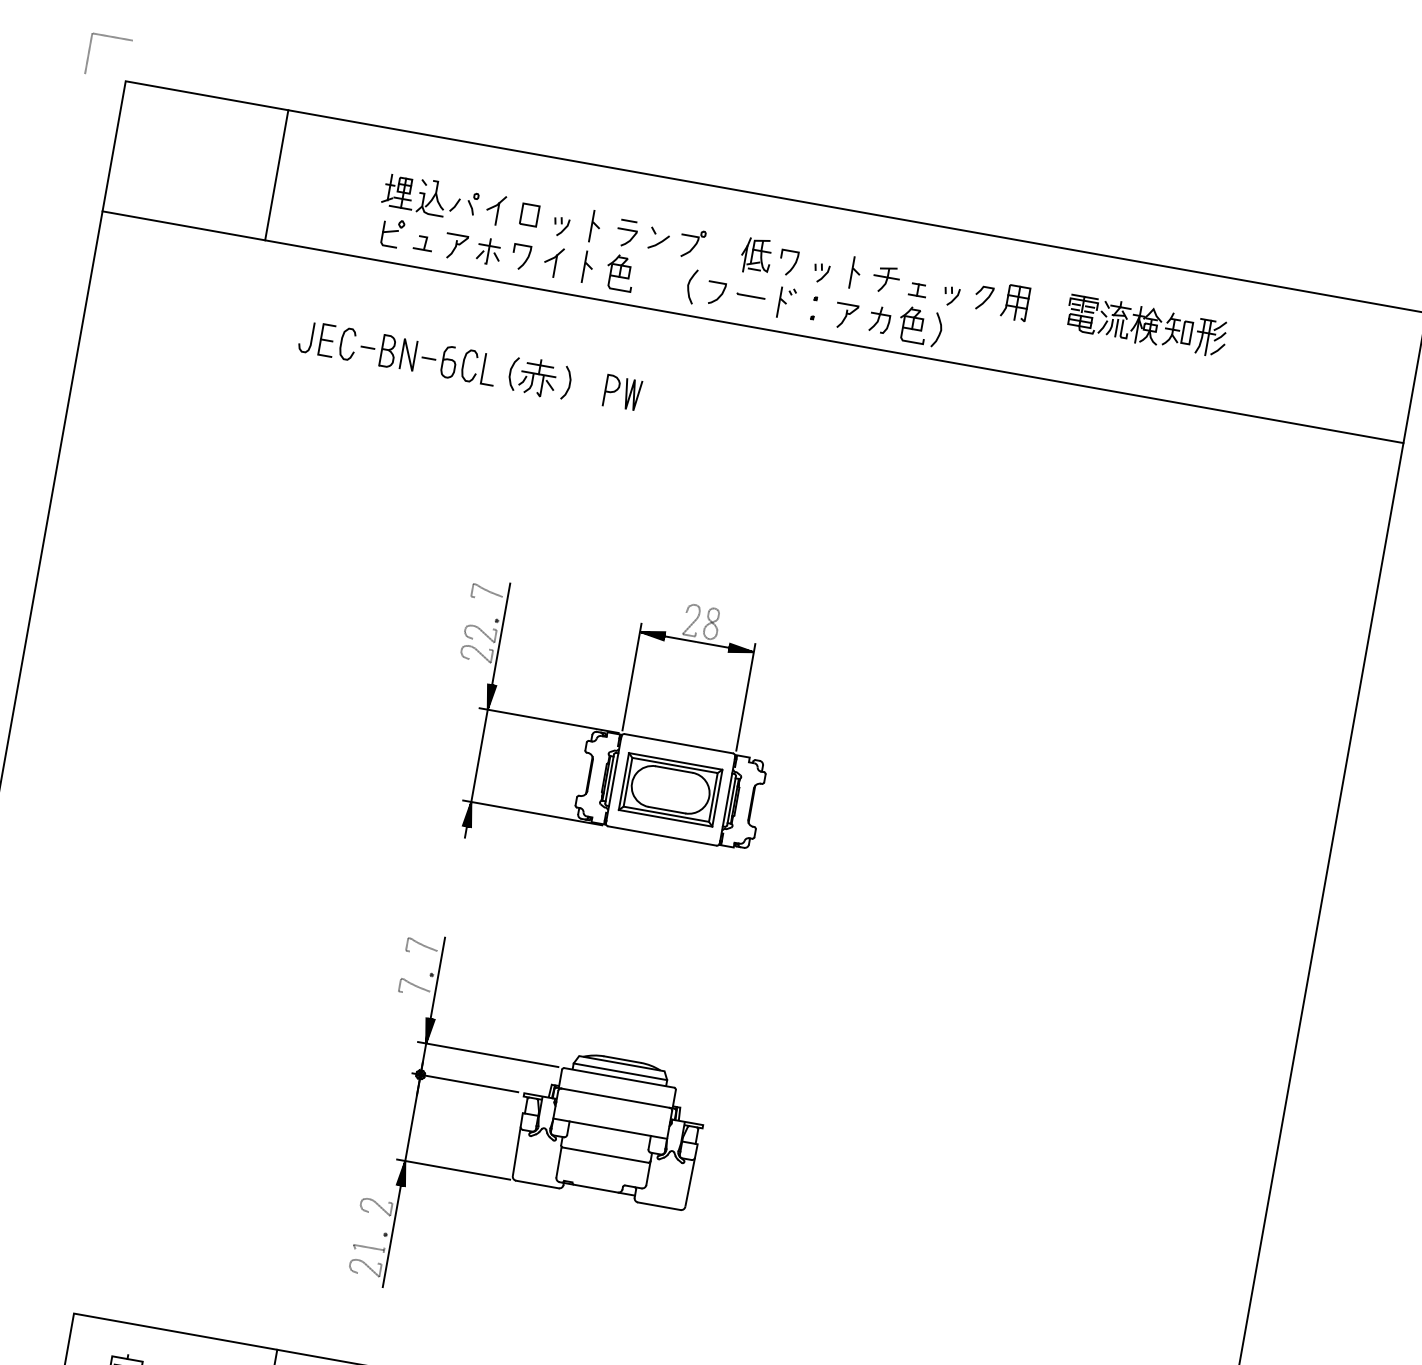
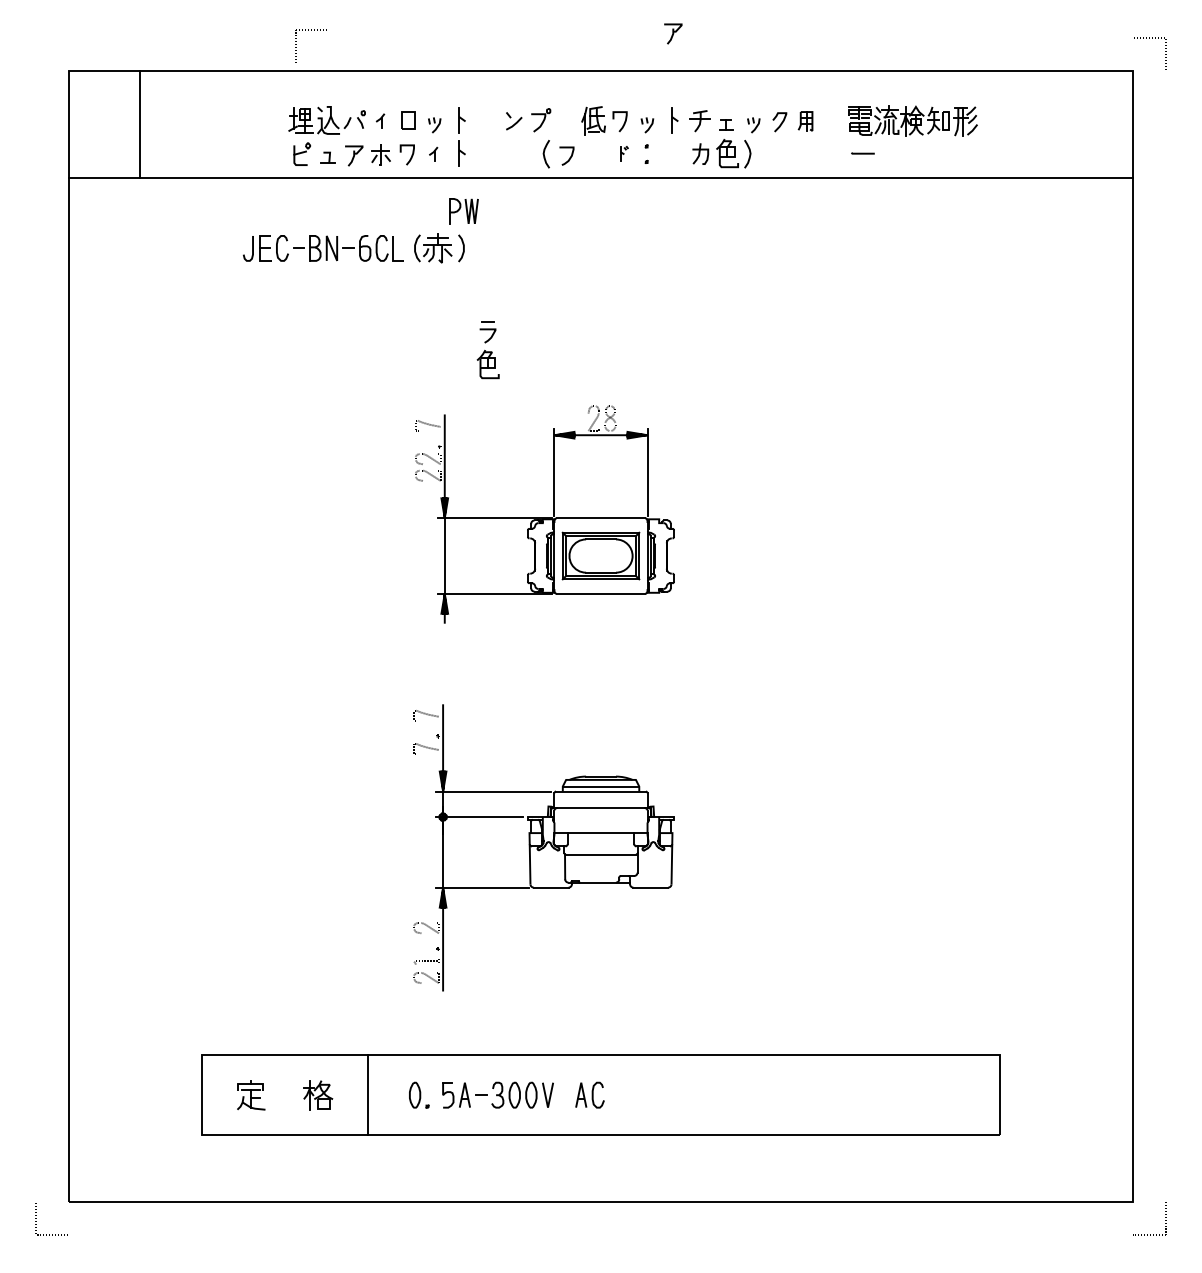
line: (89, 51) -> (296, 44), moved
line: (277, 175) -> (140, 124), moved
part: (495, 209) -> (380, 120), size x0.6
part: (622, 255) -> (487, 350), moved
part: (553, 262) -> (433, 154), size x0.6
line: (750, 296) -> (862, 153), moved
part: (787, 302) -> (624, 153), size x0.6
part: (1015, 302) -> (805, 121), size x0.7
part: (846, 315) -> (673, 33), moved
part: (622, 393) -> (463, 211), moved

